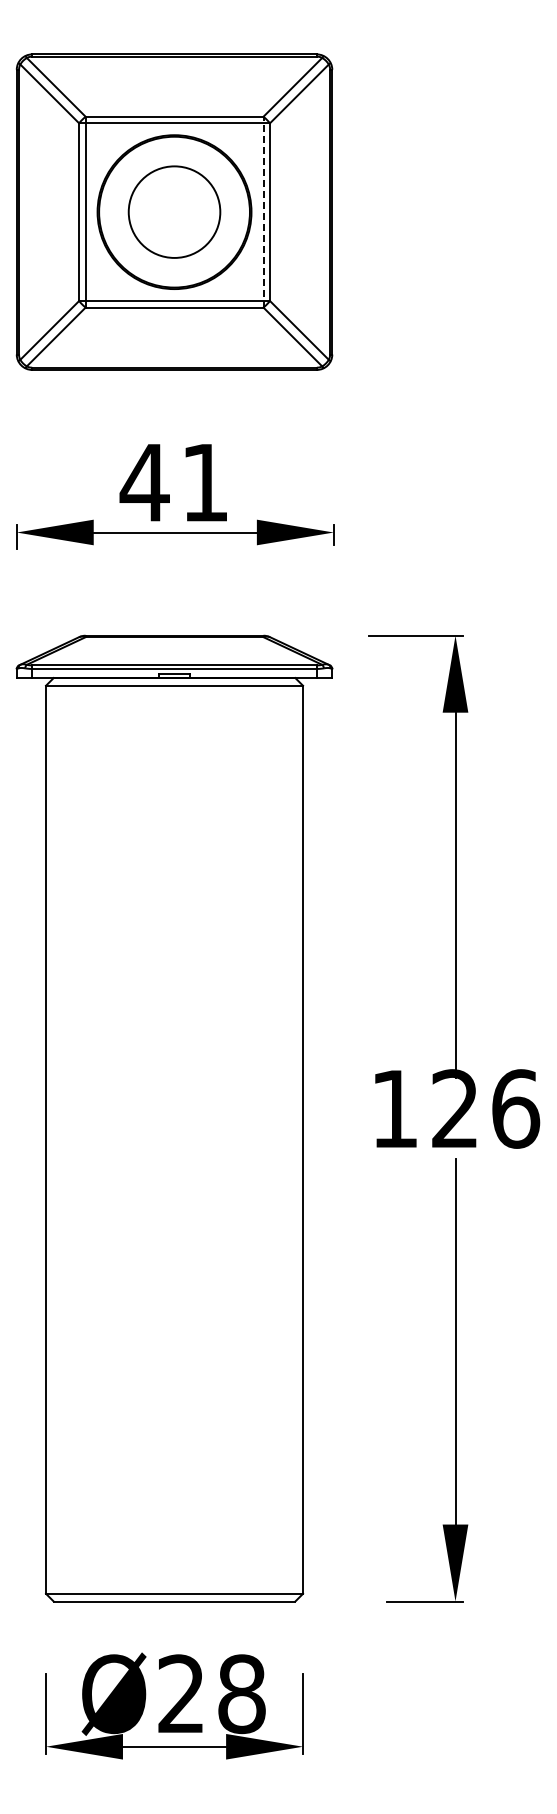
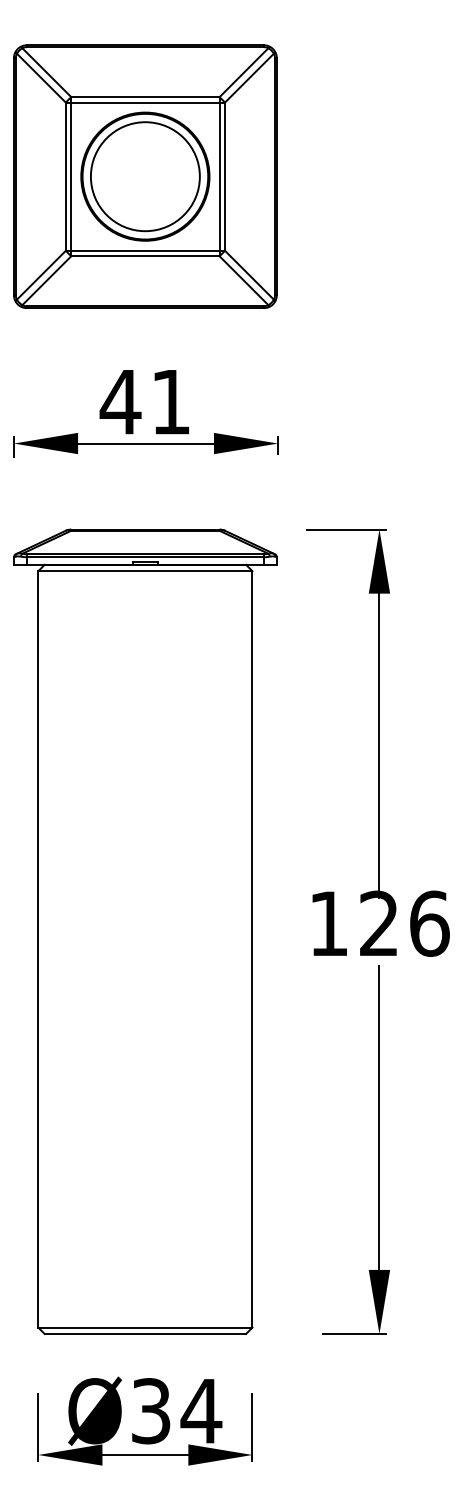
circle: (174, 211) -> (145, 176), size x1.43
line: (263, 211) -> (219, 176), dashed -> solid
text: (212, 1694) -> (177, 1411), Ø28 -> Ø34

